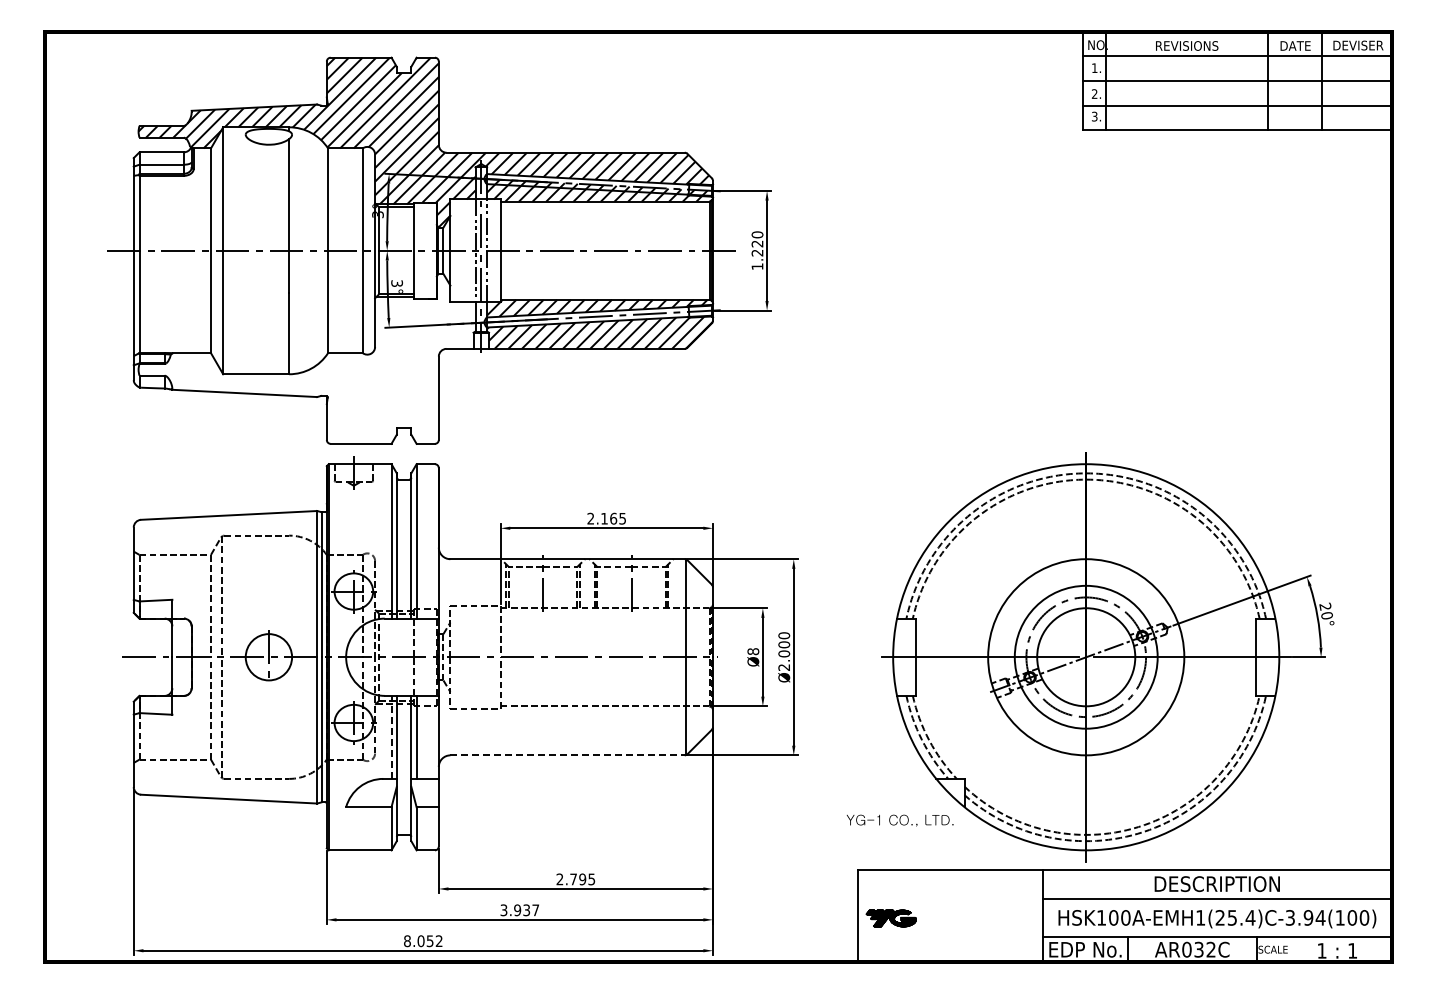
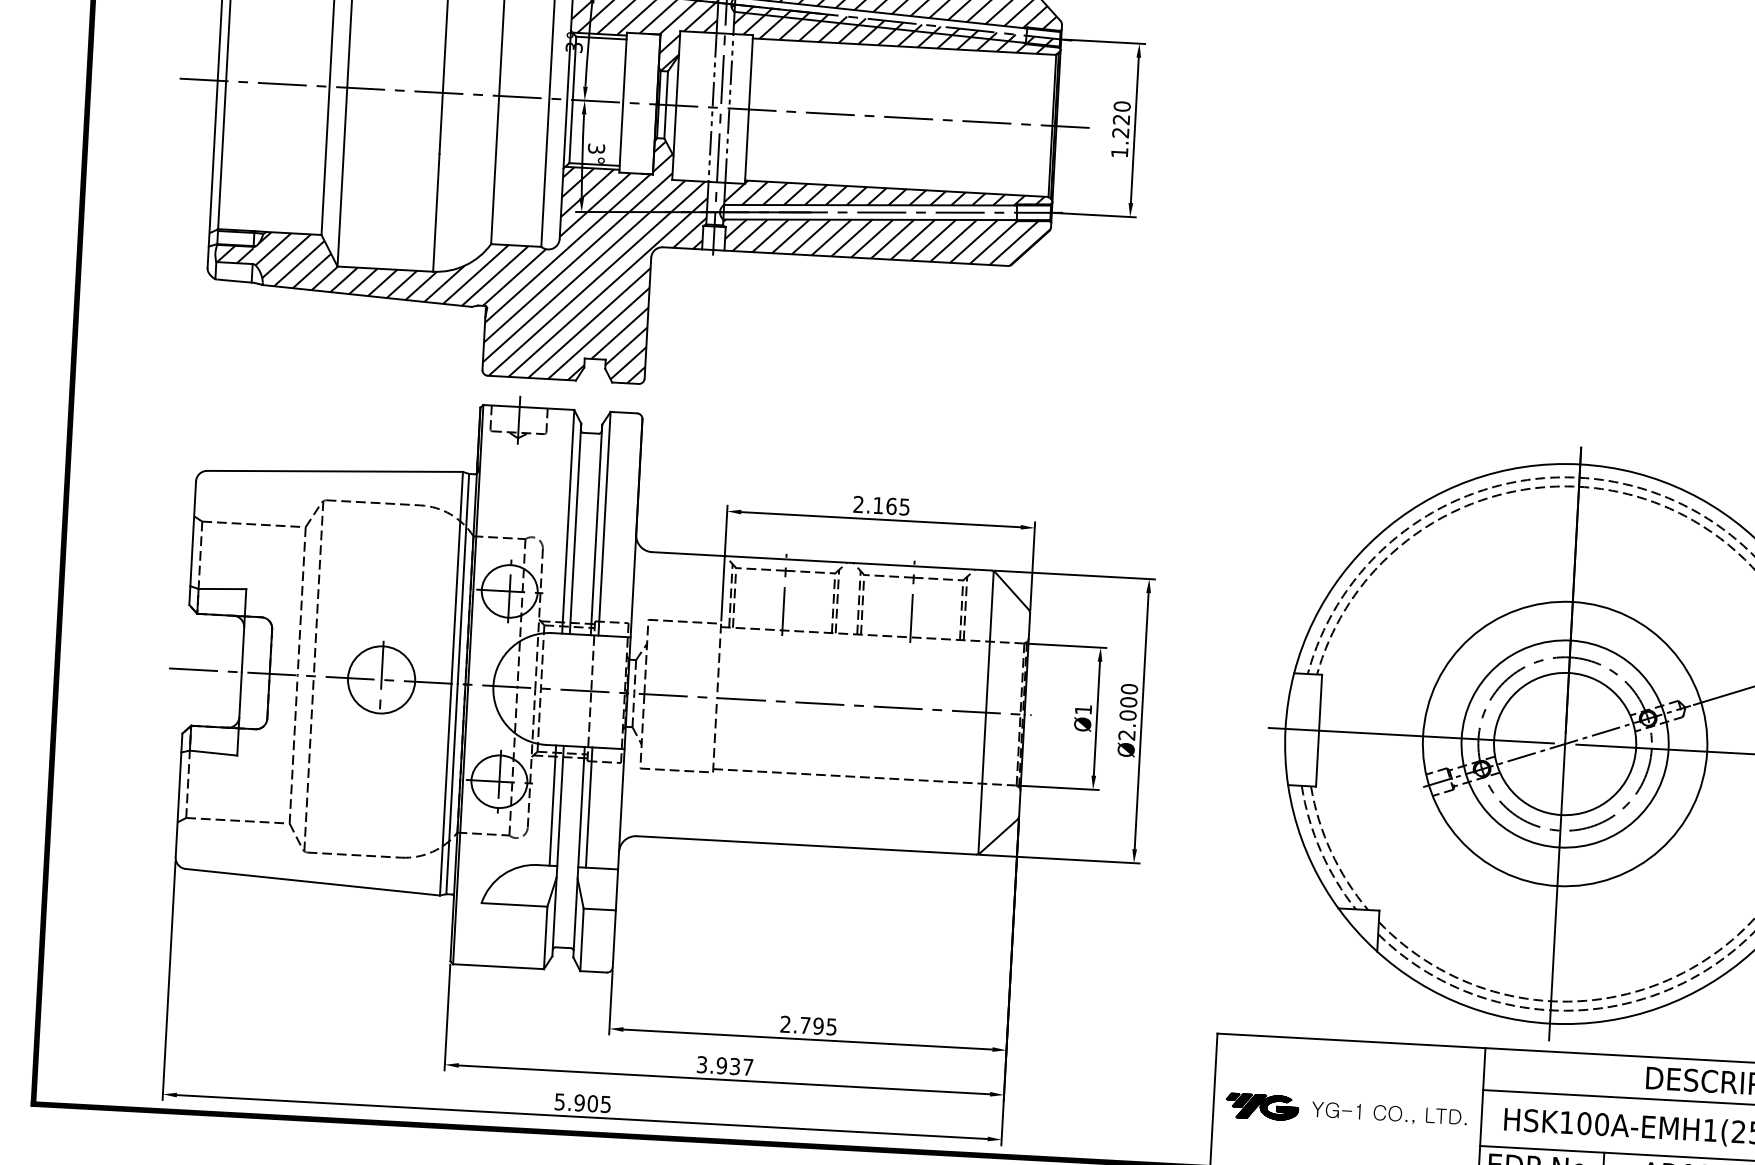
hatch: (307, 359) -> (460, 251), added
text: (753, 651) -> (1083, 709), Ø8 -> Ø1
line: (391, 737) -> (552, 805), dashed -> solid
line: (568, 755) -> (807, 845), dashed -> solid
text: (899, 820) -> (1388, 1113), moved
text: (423, 941) -> (583, 1103), 8.052 -> 5.905

